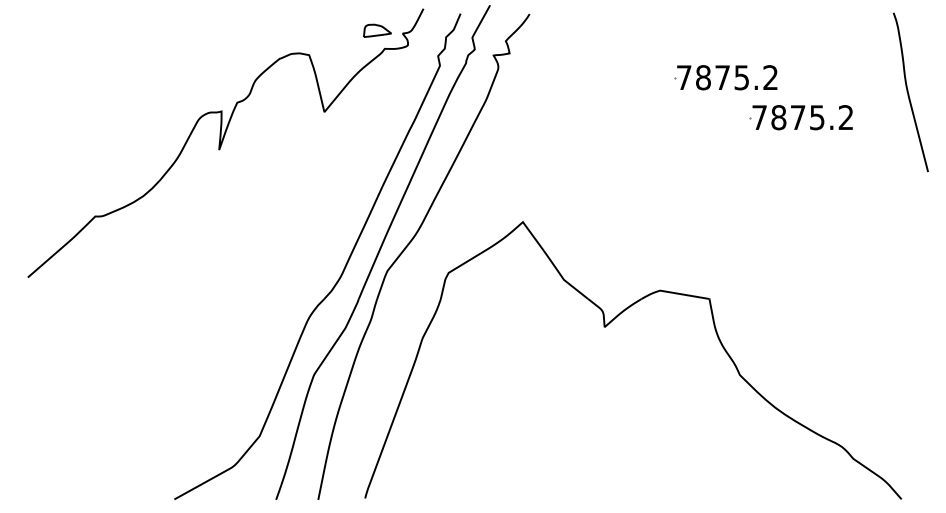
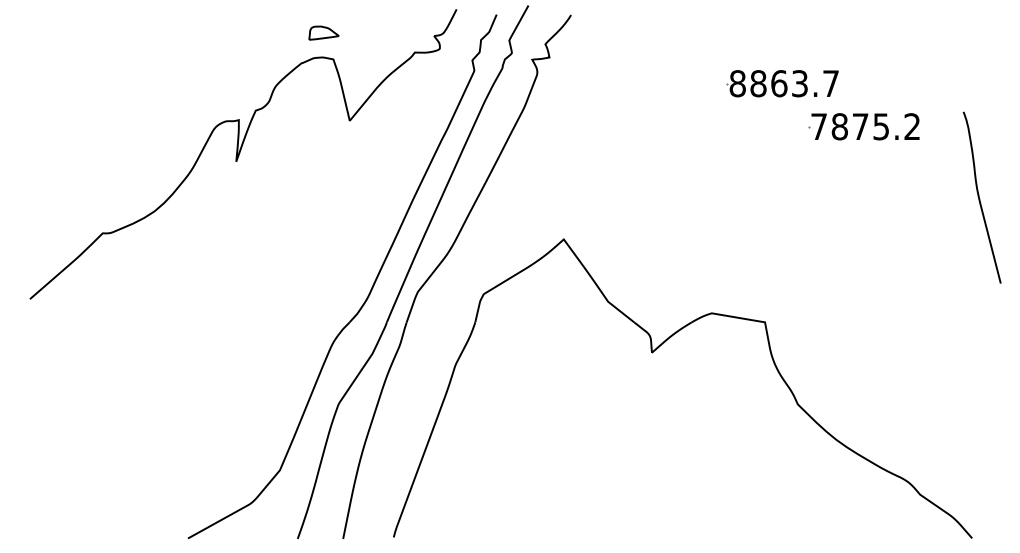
part: (377, 30) -> (323, 32), moved
text: (726, 77) -> (783, 83), 7875.2 -> 8863.7
curve: (908, 92) -> (979, 197), moved

